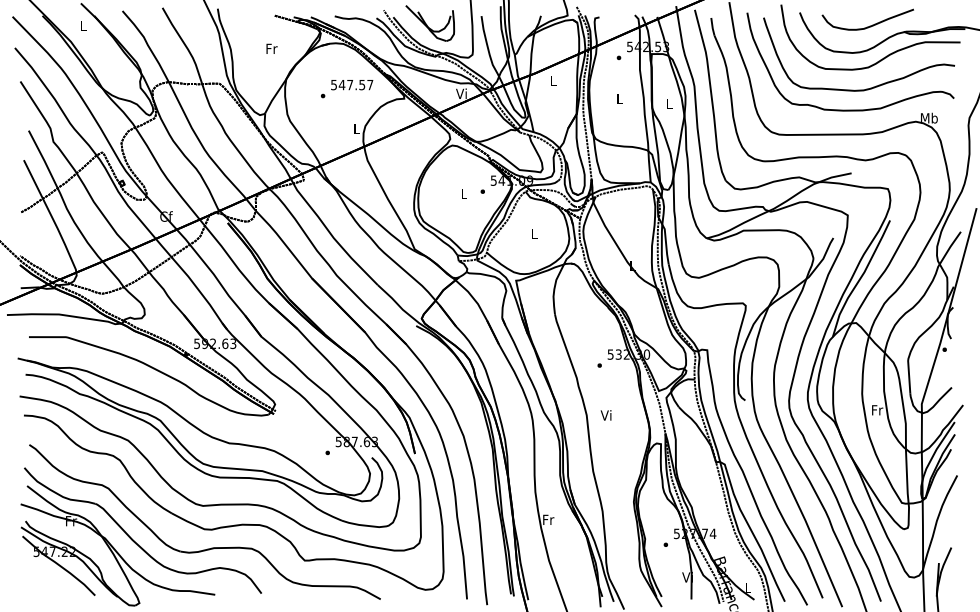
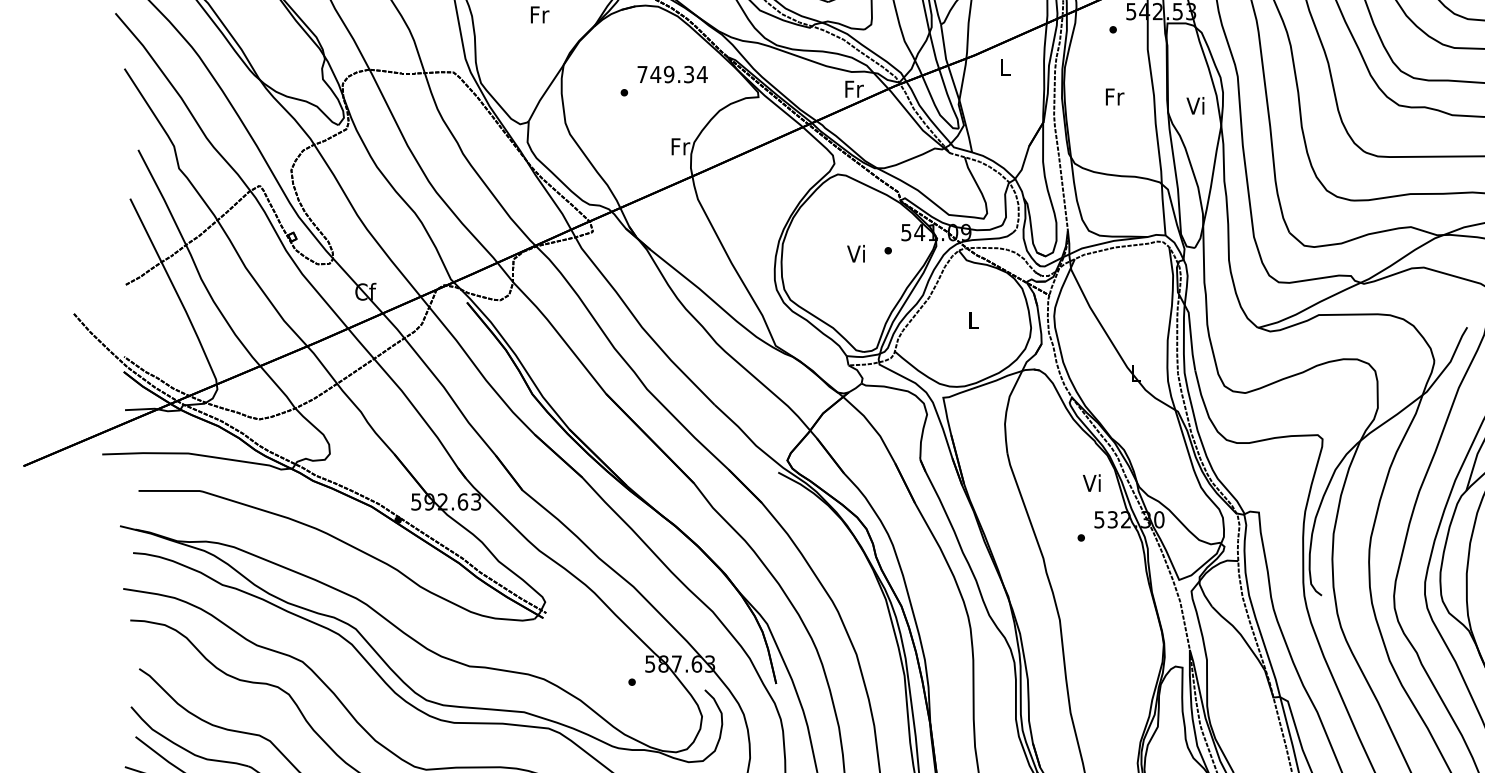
text: (352, 84) -> (672, 73), 547.57 -> 749.34
text: (461, 93) -> (853, 88), Vi -> Fr
text: (619, 98) -> (1113, 96), L -> Fr
text: (668, 103) -> (1194, 105), L -> Vi
text: (356, 128) -> (679, 146), L -> Fr
text: (463, 193) -> (856, 253), L -> Vi
text: (605, 415) -> (1090, 483), moved

